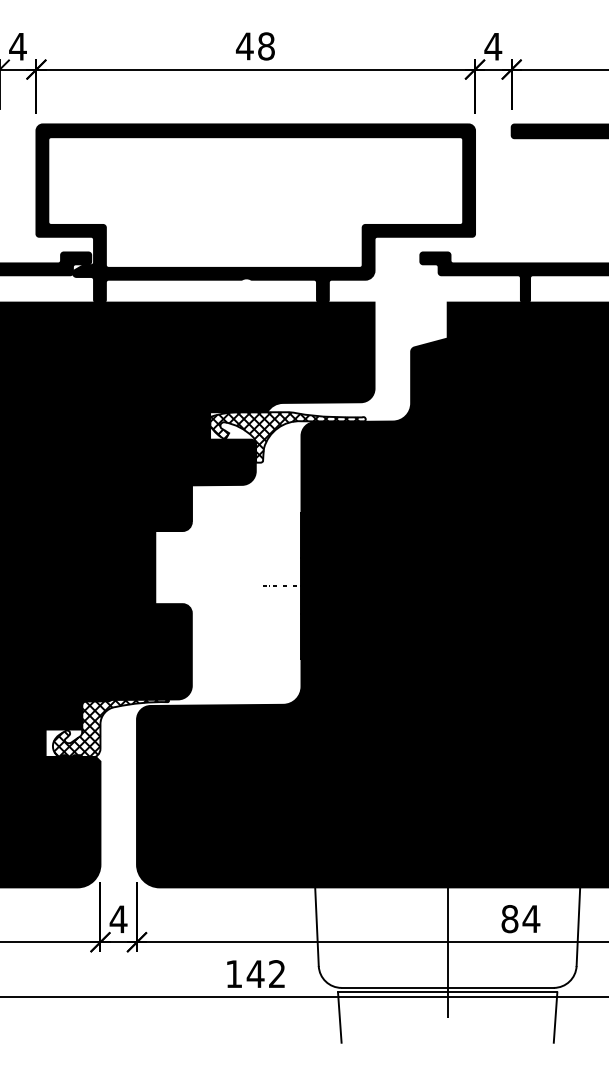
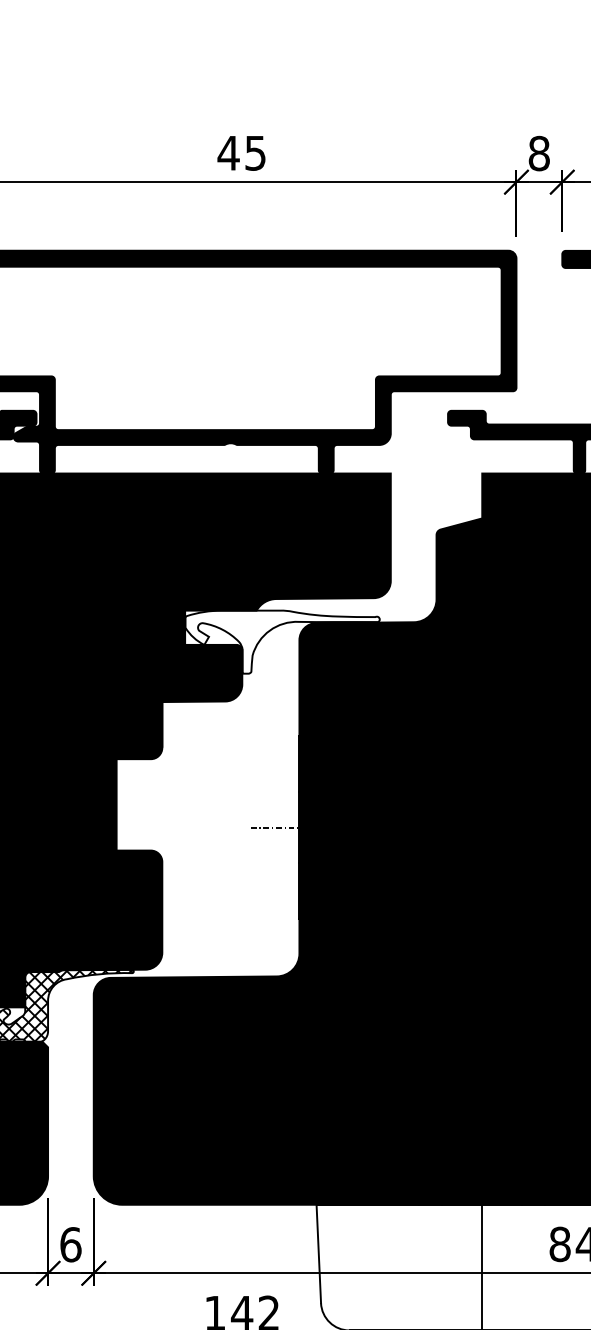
text: (266, 46) -> (255, 153), 48 -> 45
text: (493, 46) -> (539, 153), 4 -> 8
hatch: (284, 437) -> (278, 642), removed
text: (118, 919) -> (70, 1244), 4 -> 6

